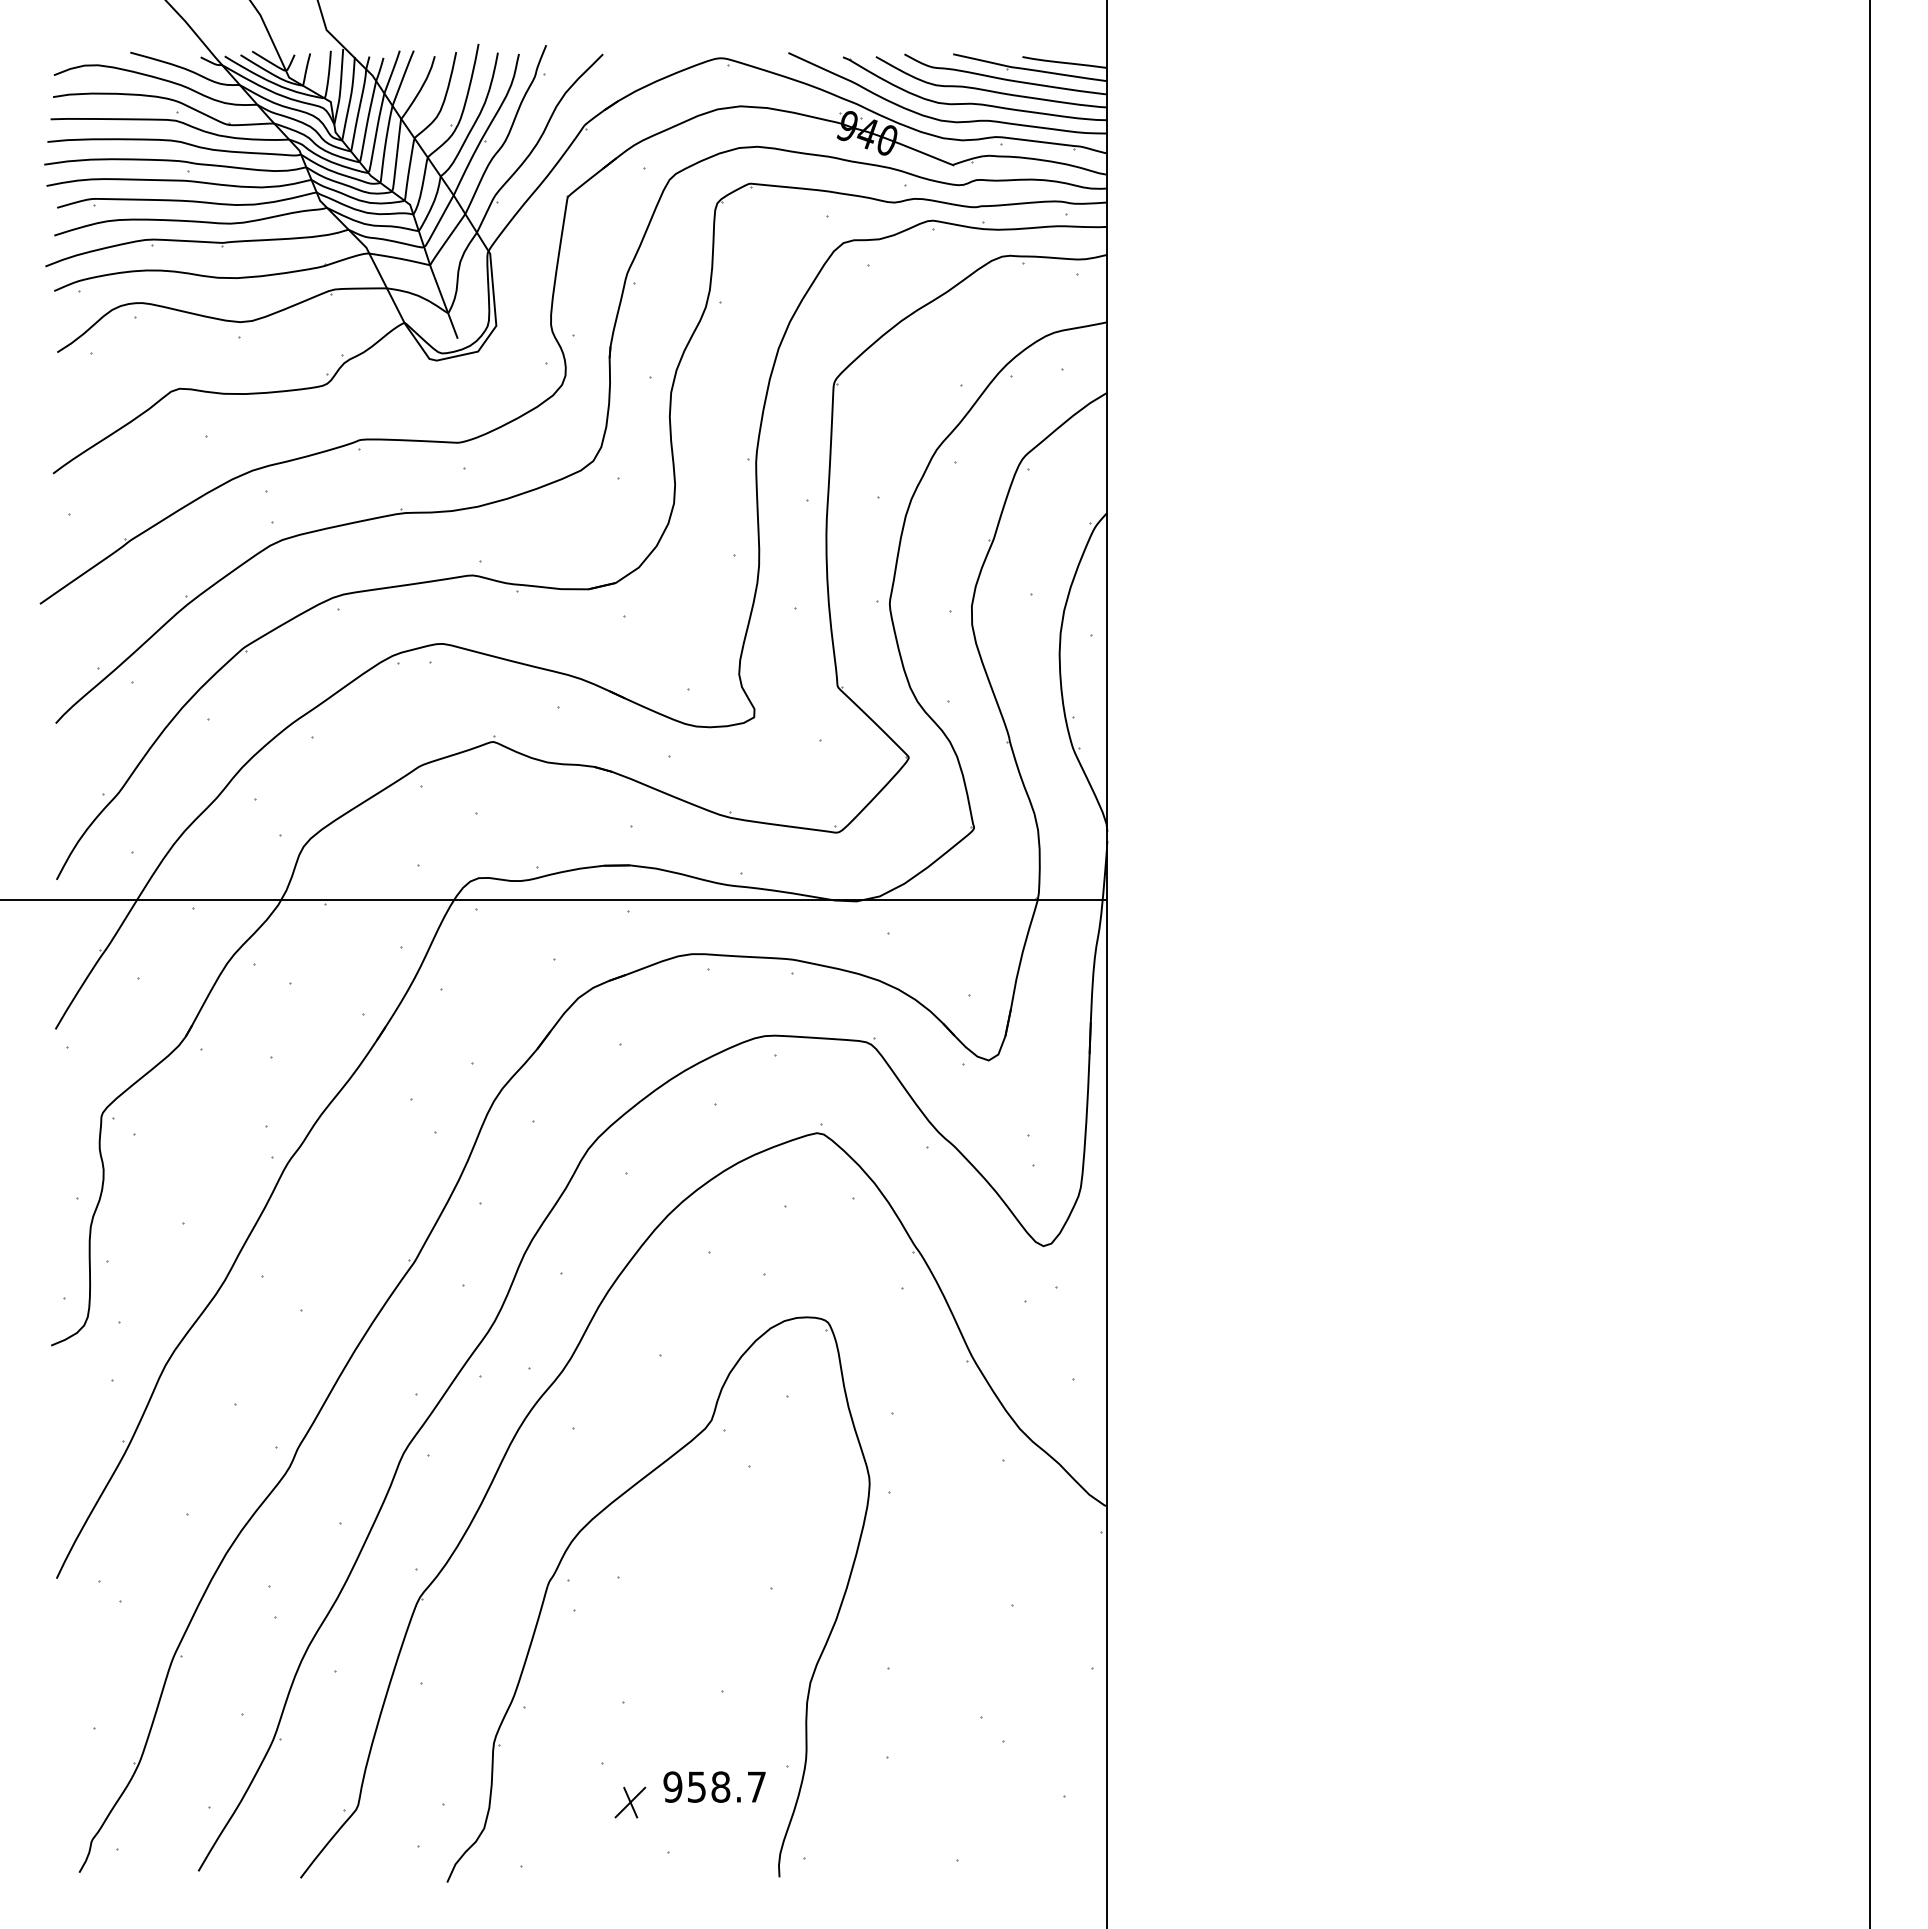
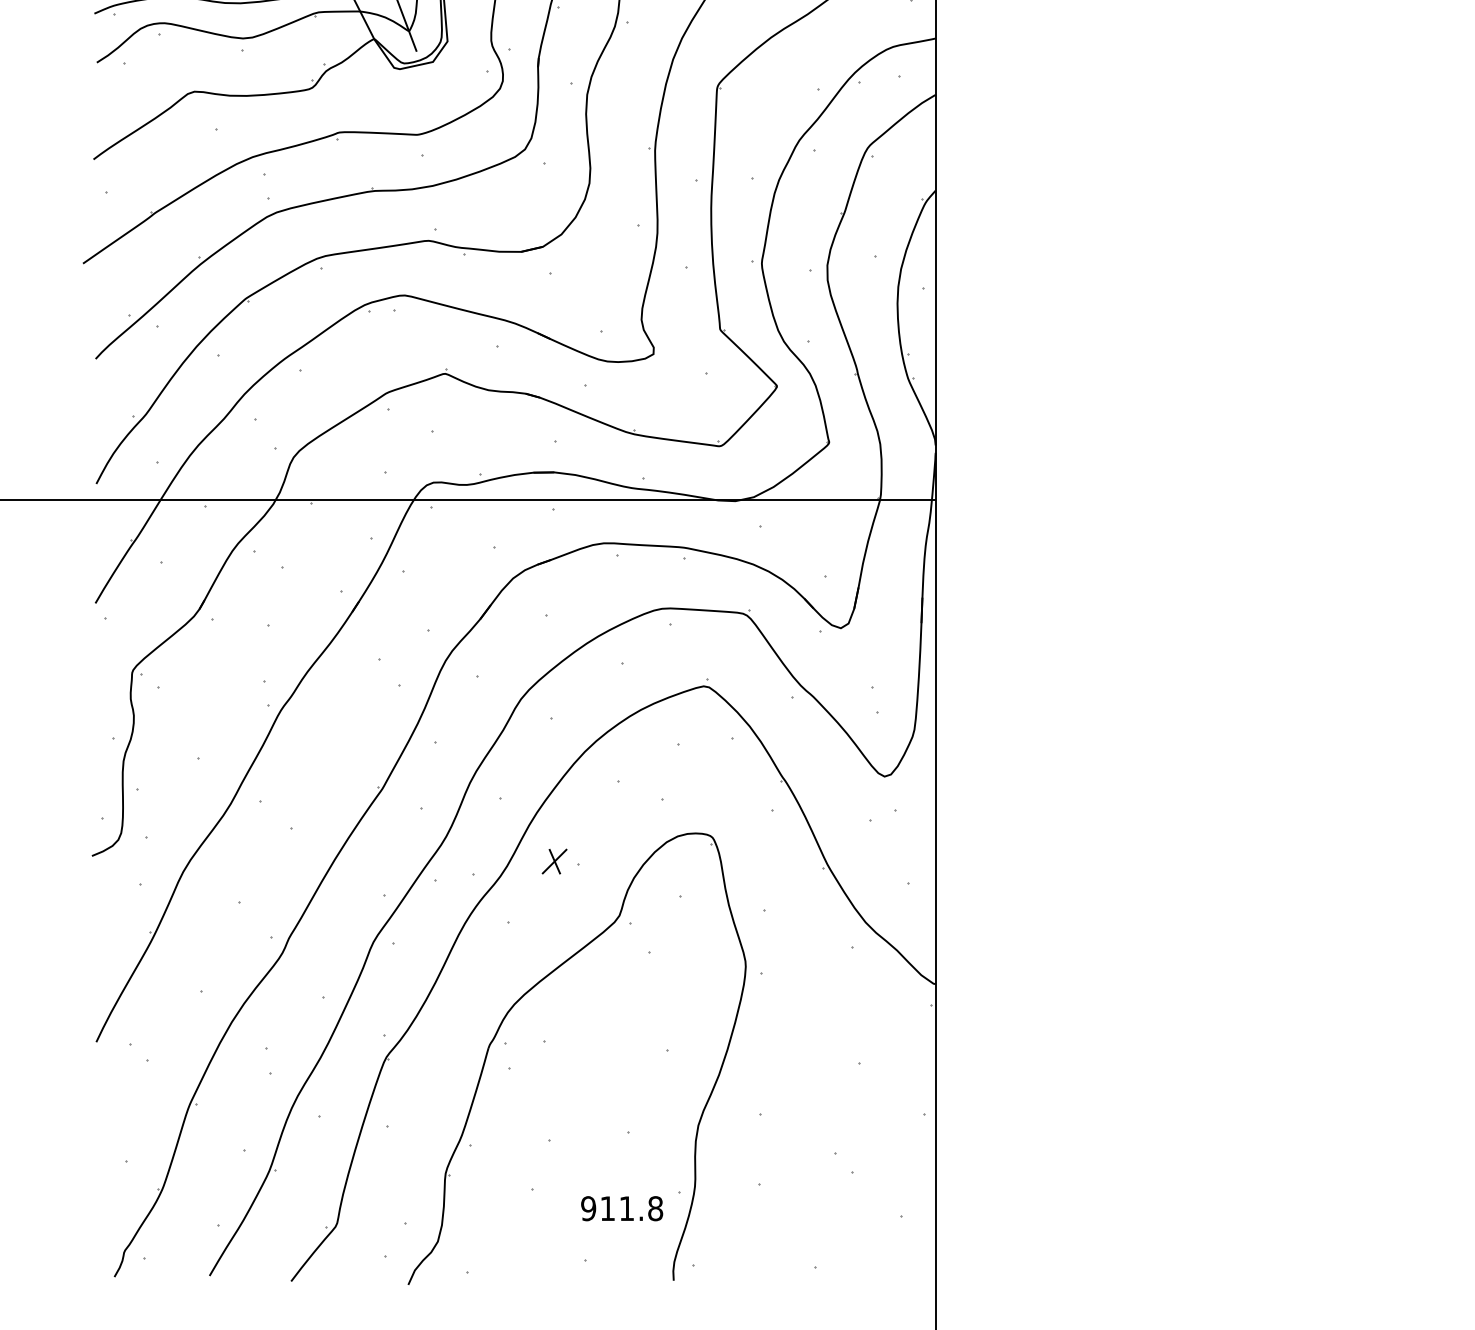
text: (727, 1786) -> (632, 1208), 958.7 -> 911.8
part: (630, 1802) -> (554, 861), moved

